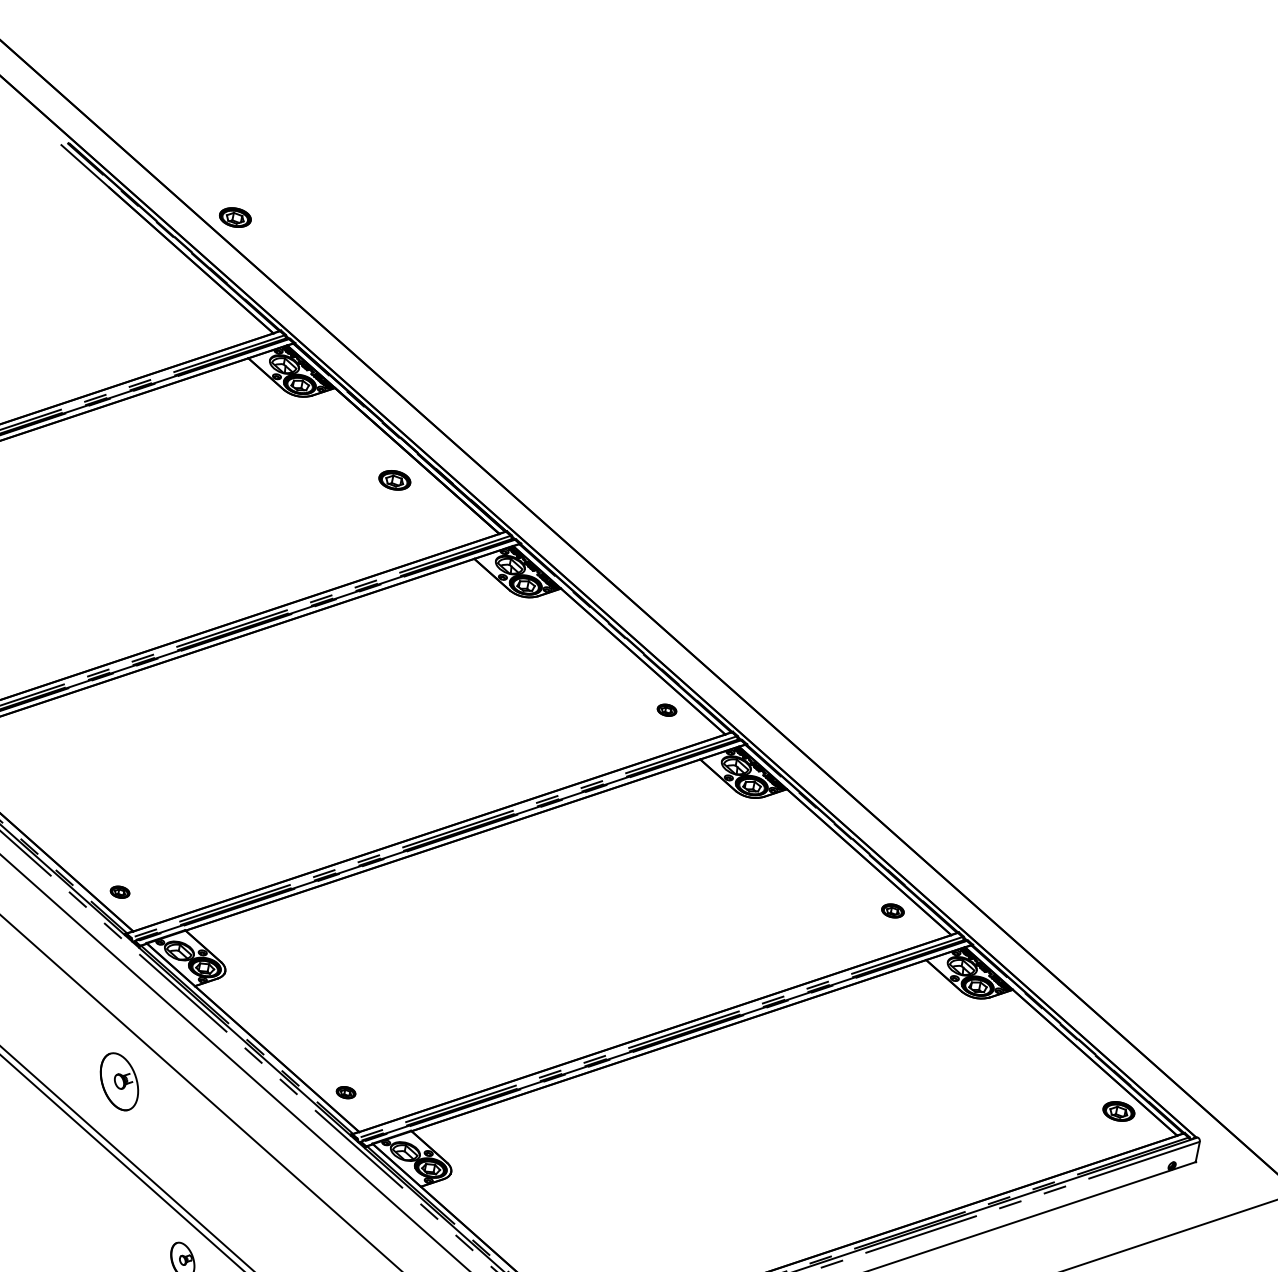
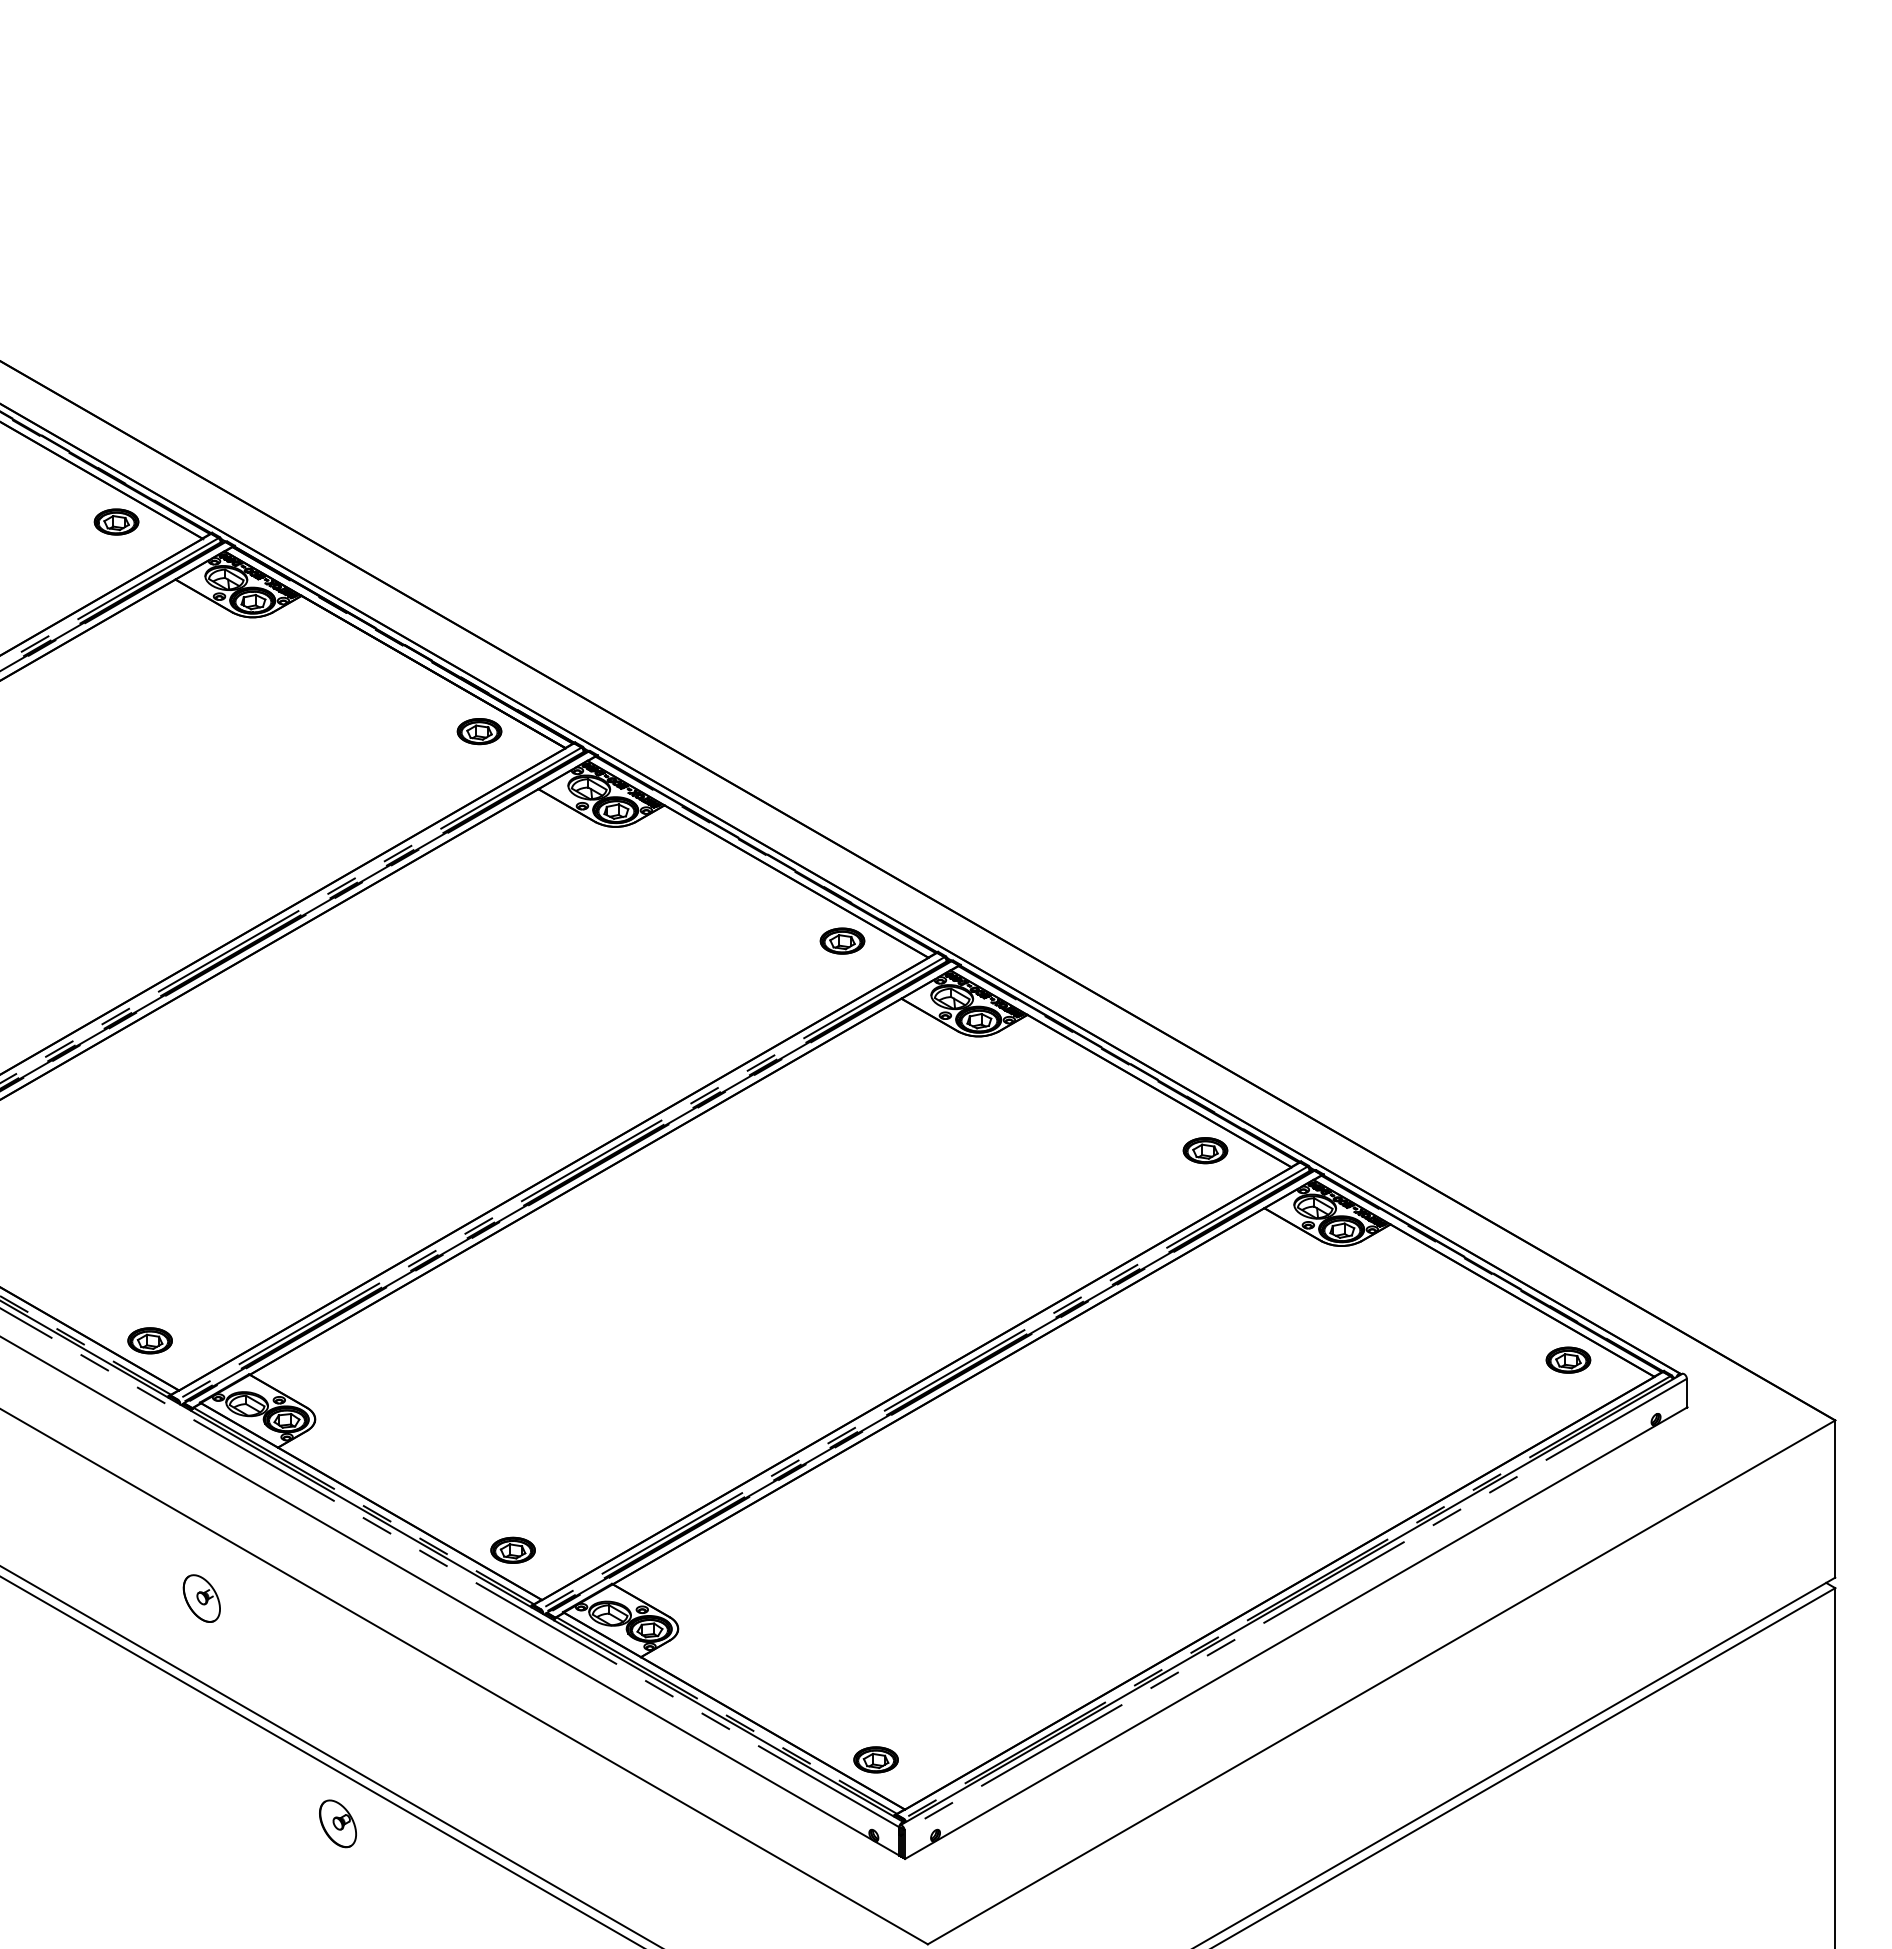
part: (235, 217) -> (116, 521), moved
part: (394, 480) -> (479, 731), moved
part: (667, 709) -> (842, 940), size x1.67
part: (119, 891) -> (149, 1340), size x1.67
part: (892, 910) -> (1205, 1150), size x1.43
part: (119, 1081) -> (201, 1598), size x0.62
part: (345, 1092) -> (512, 1549), size x1.67

